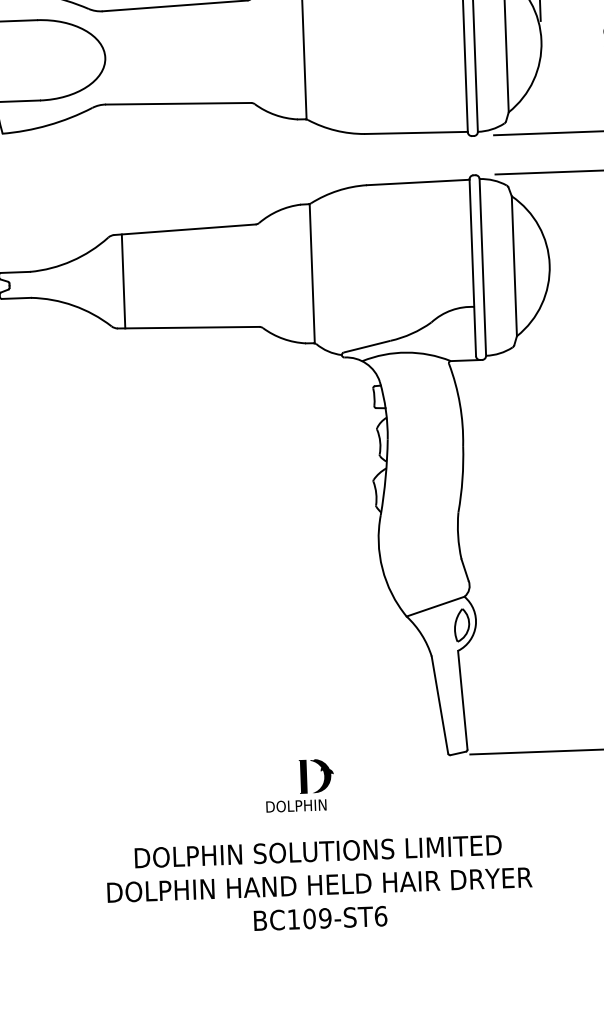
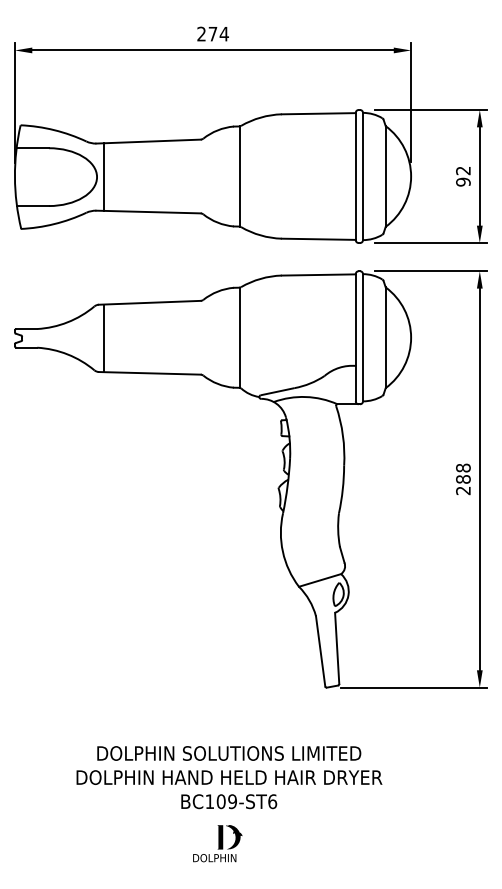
line: (115, 56) -> (104, 176), added
text: (299, 785) -> (217, 843), moved

